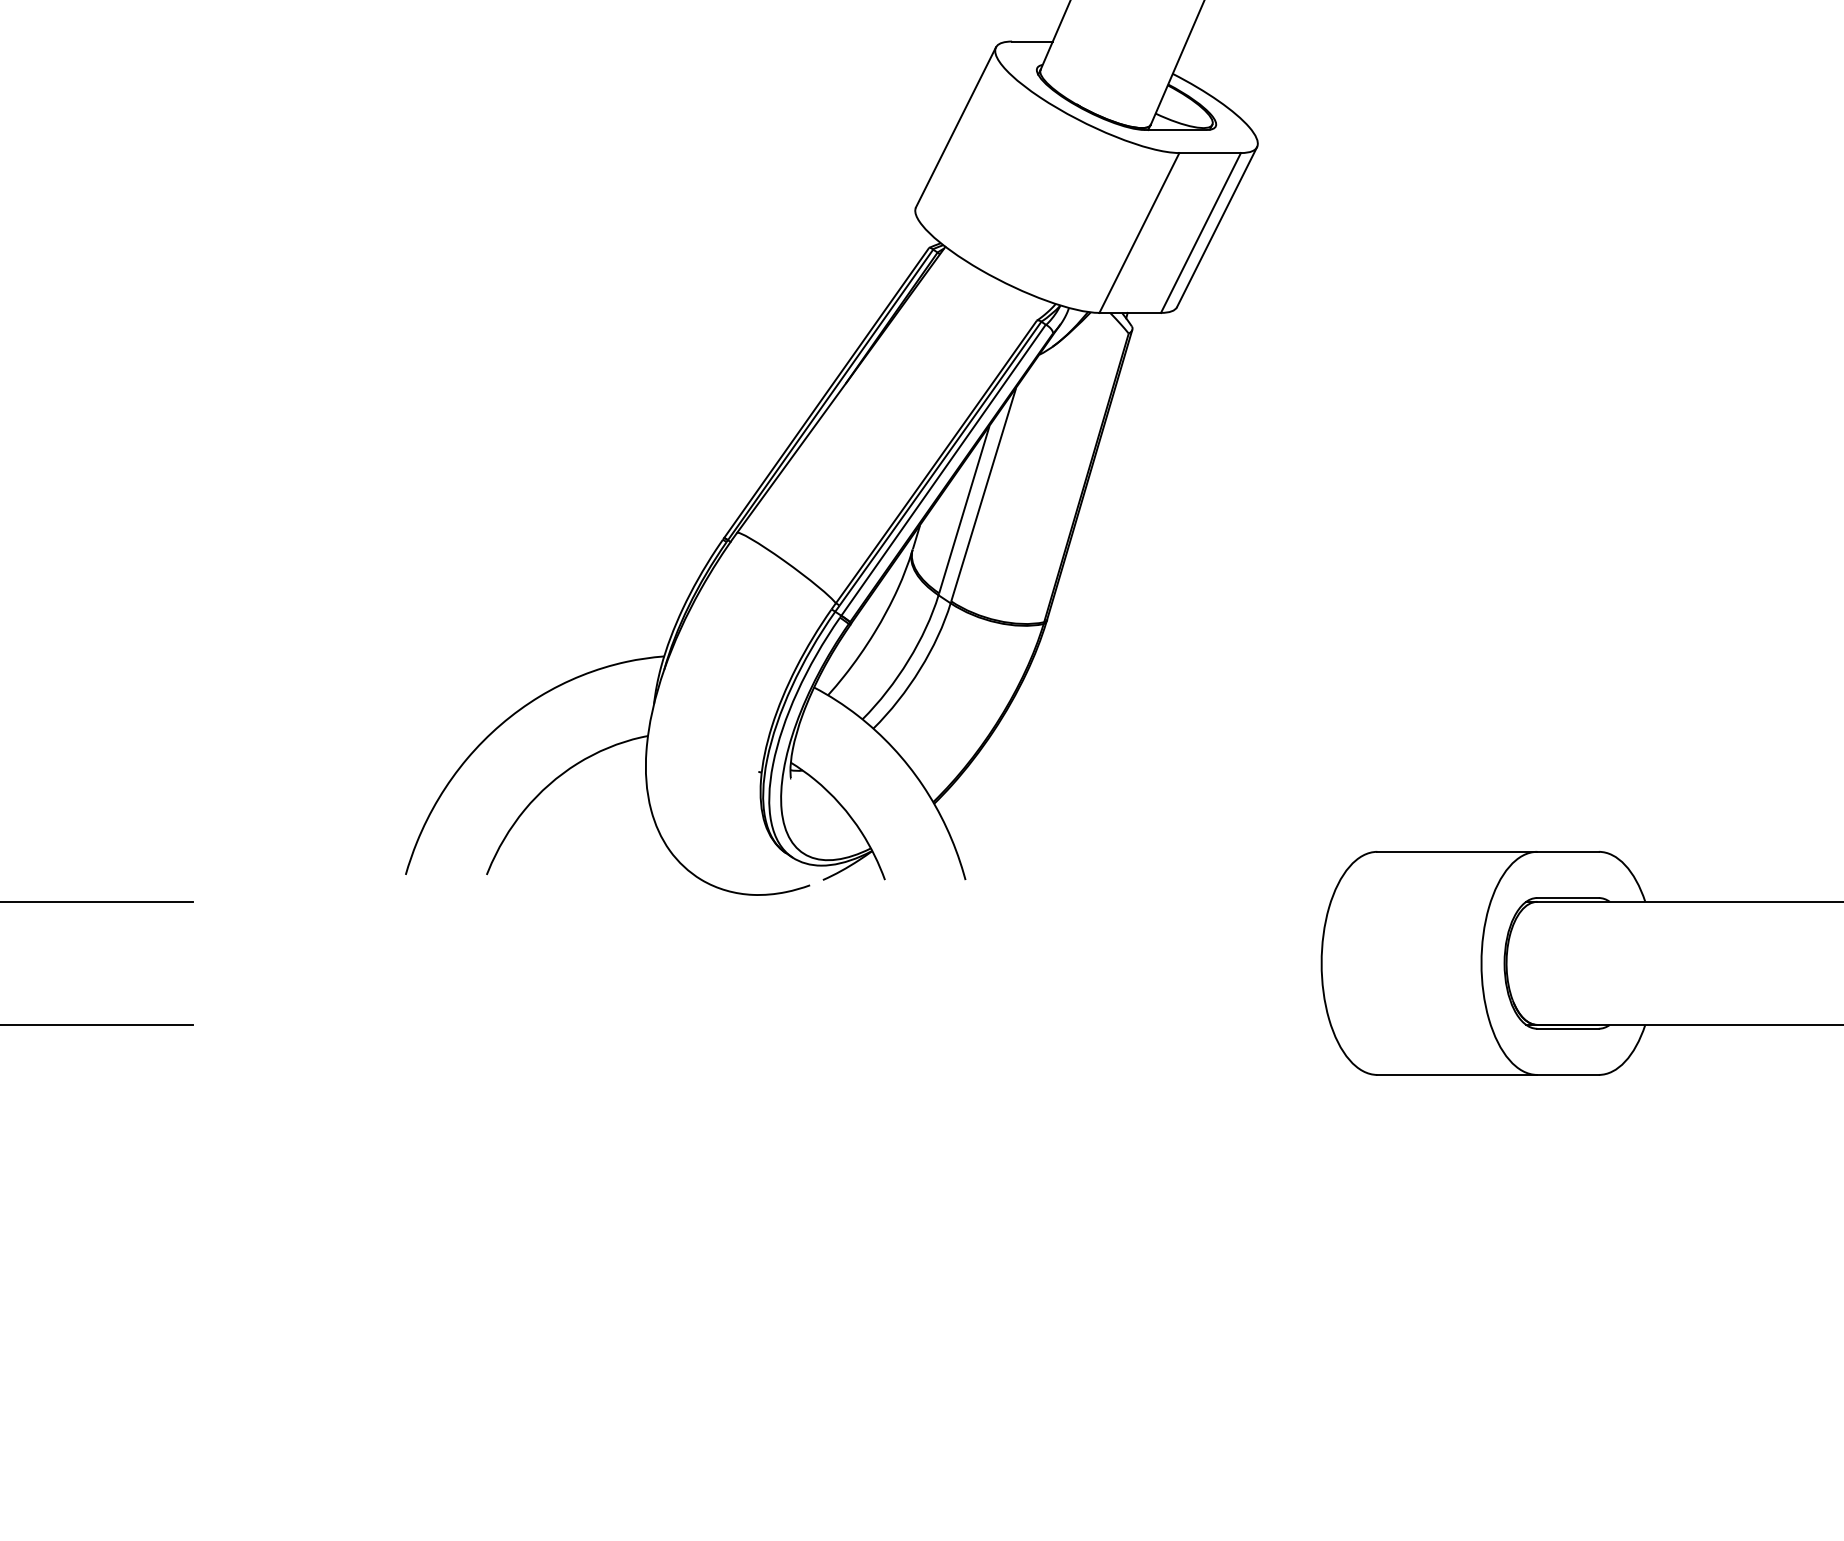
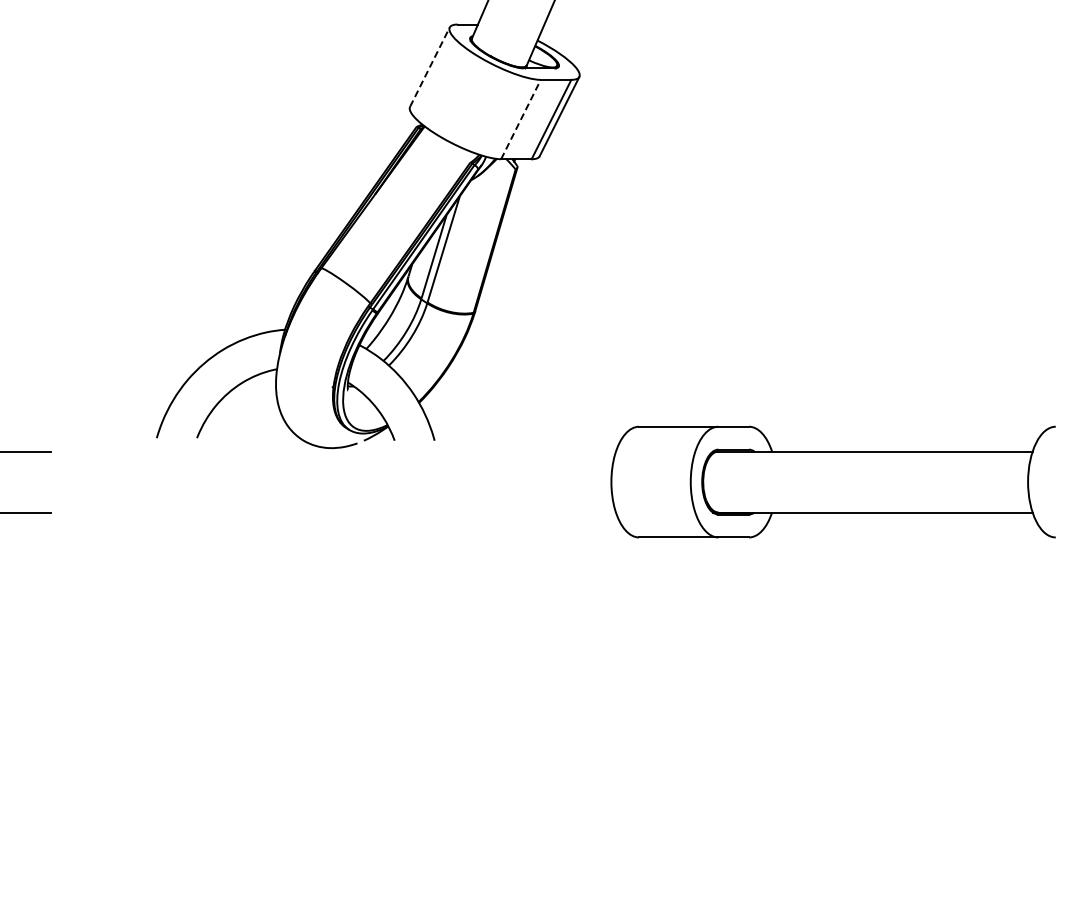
line: (957, 126) -> (430, 66), solid -> dashed
line: (1140, 232) -> (521, 119), solid -> dashed

